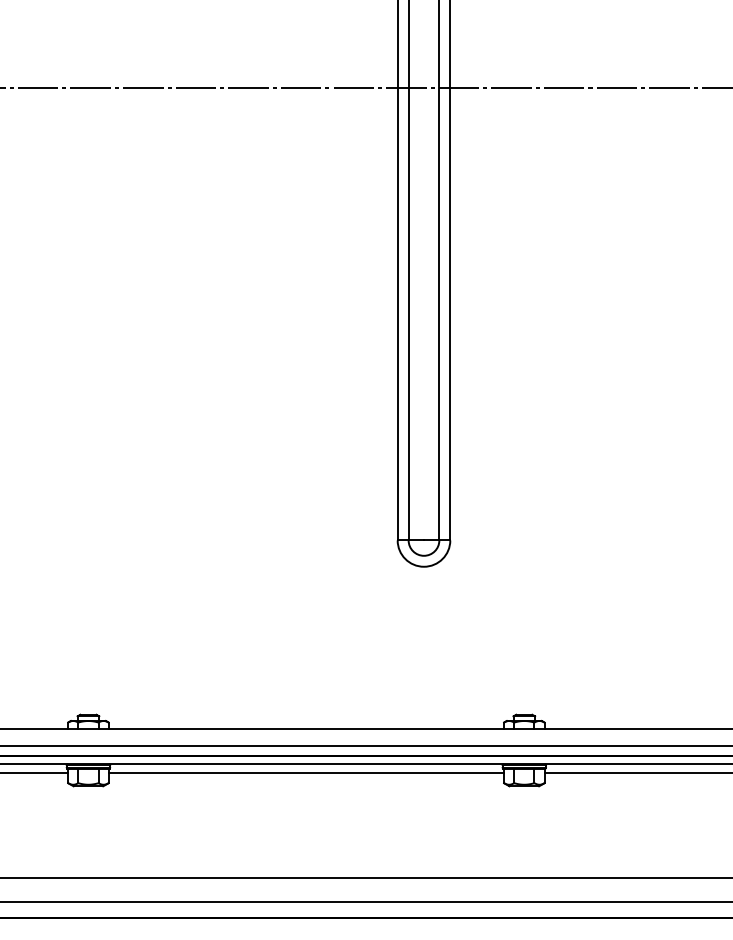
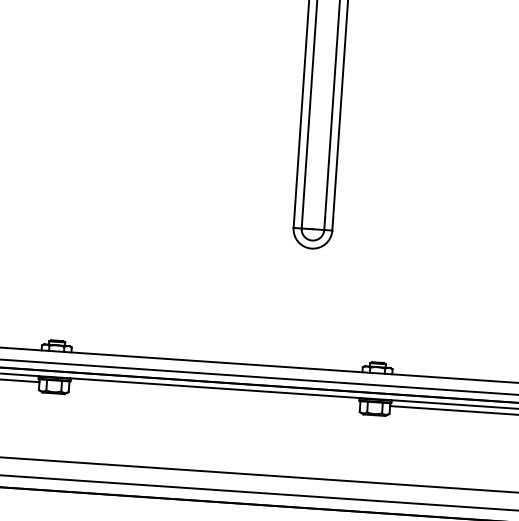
line: (306, 772) -> (214, 394), removed

